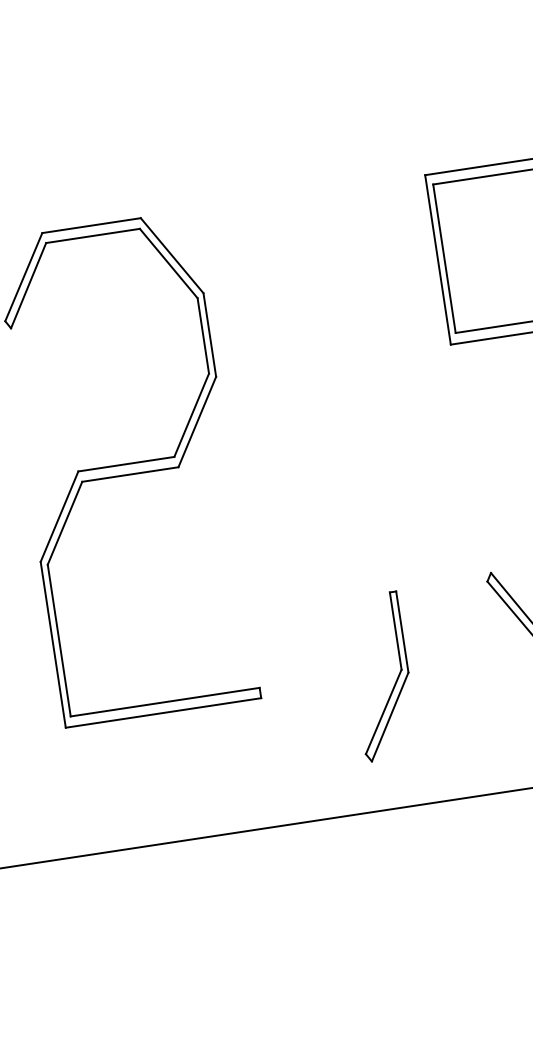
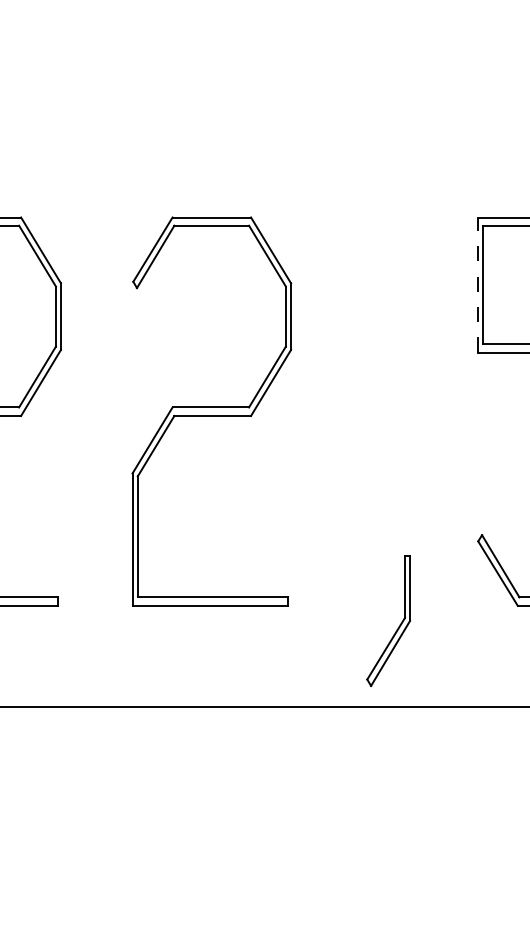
line: (437, 260) -> (477, 285), solid -> dashed
part: (395, 681) -> (398, 626), moved

